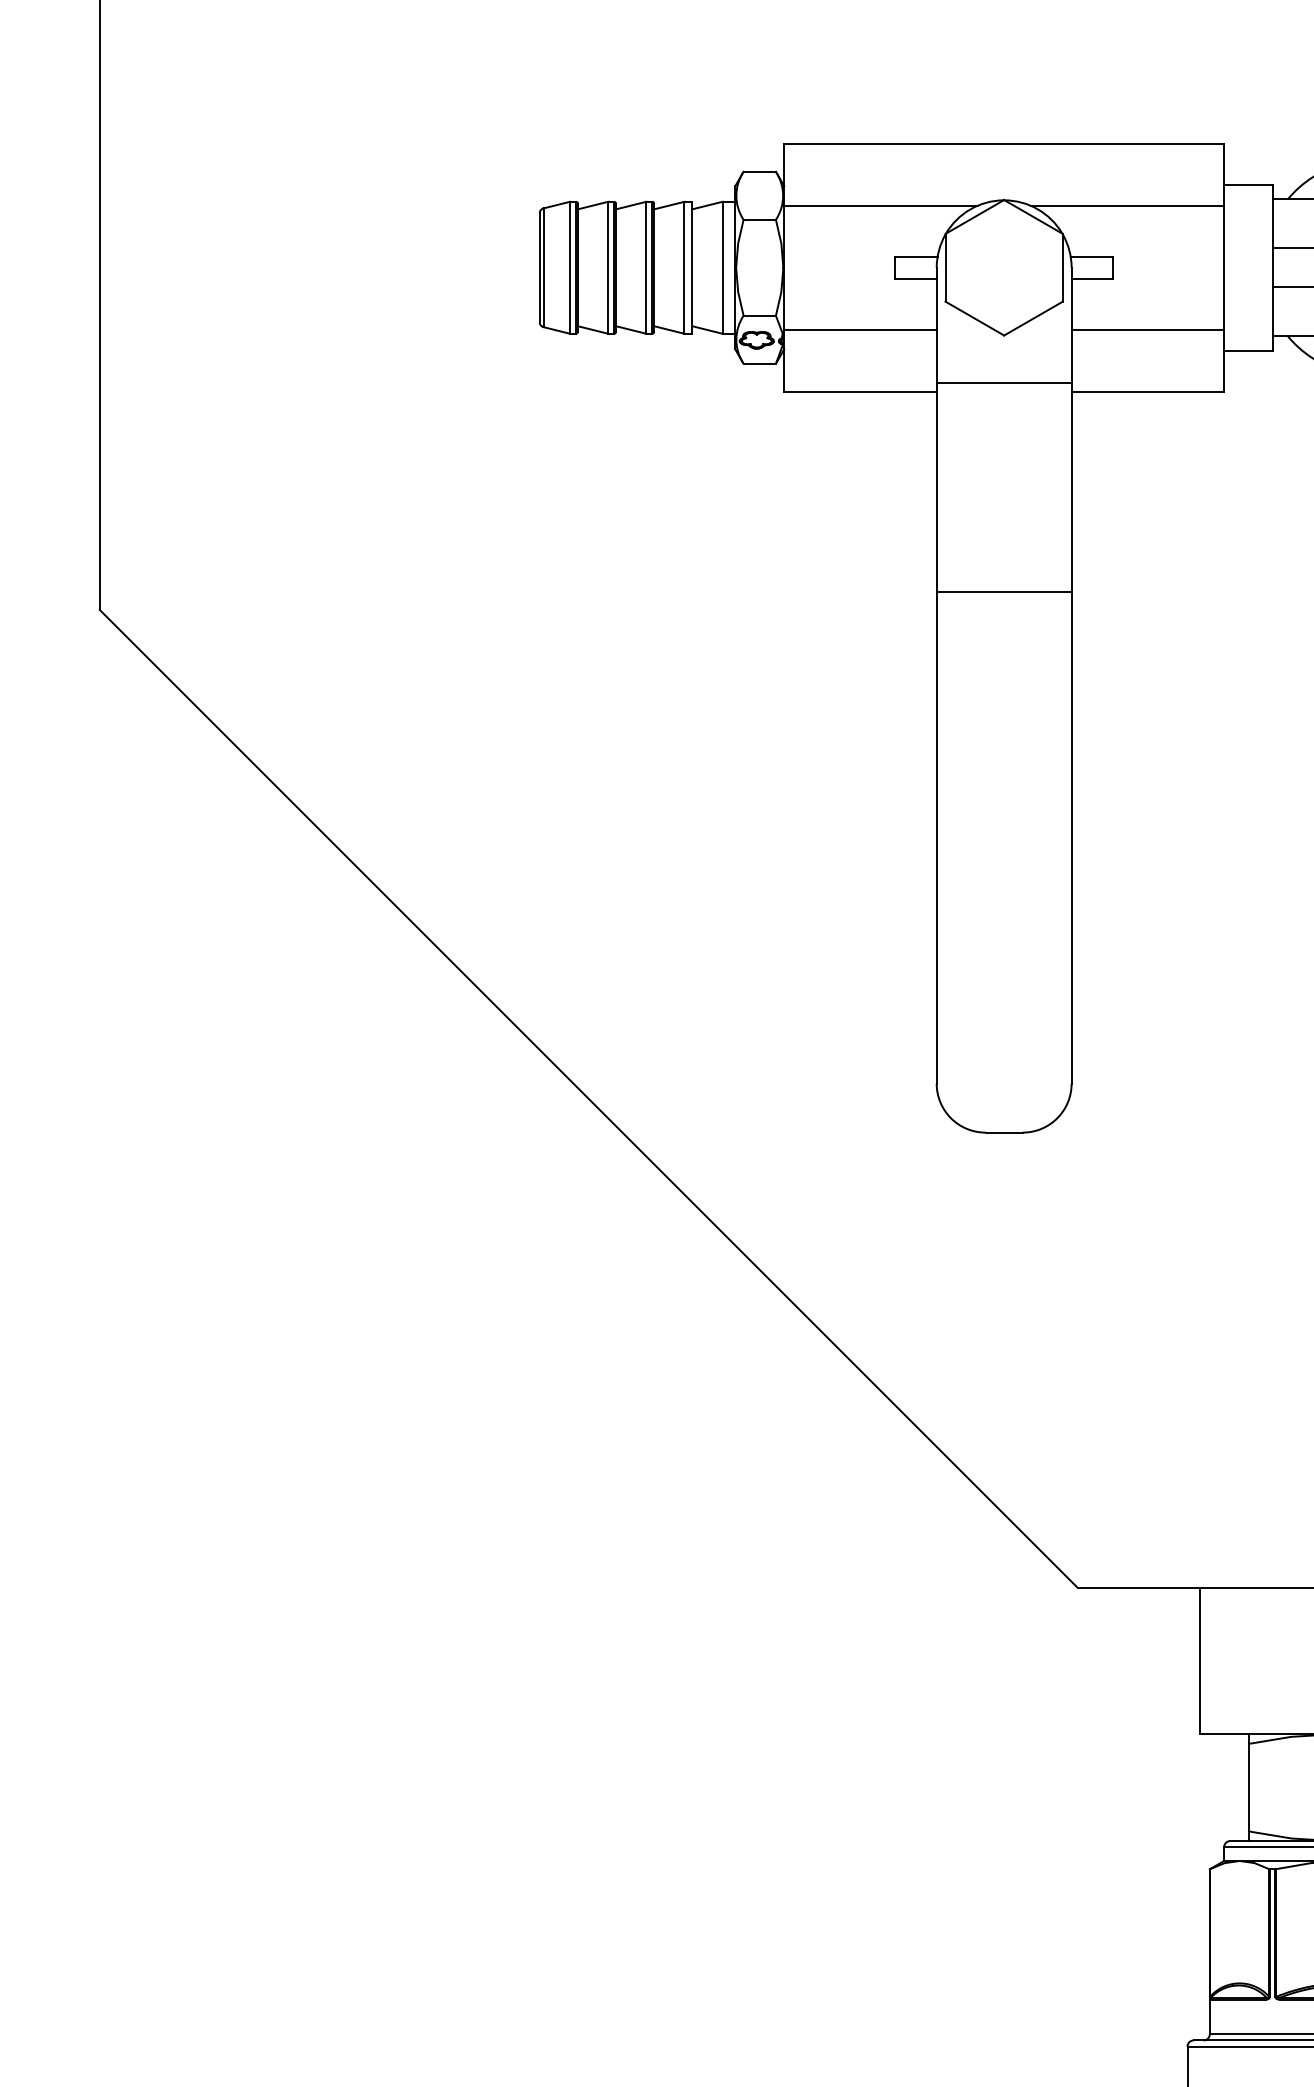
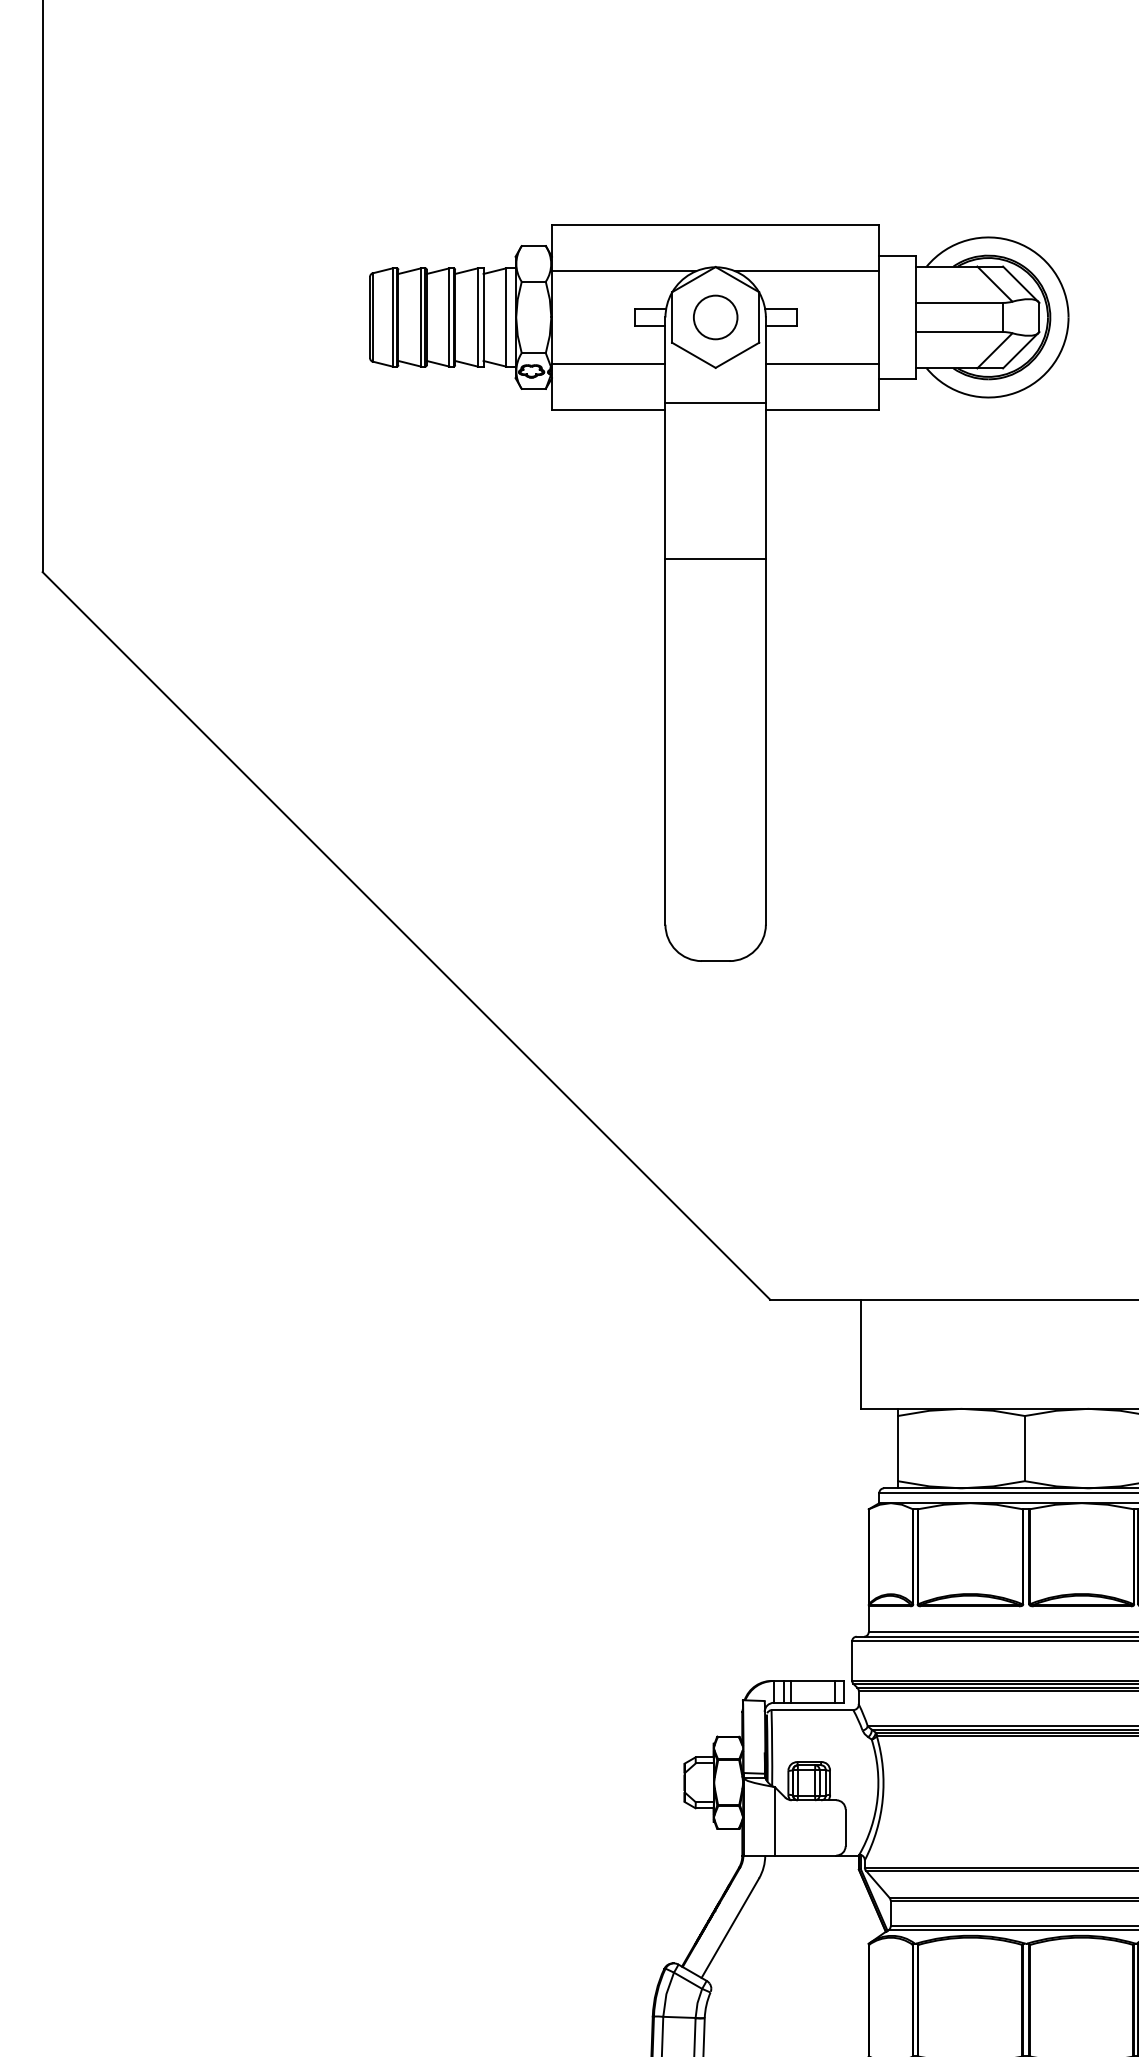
circle: (1003, 267) -> (715, 317), added

